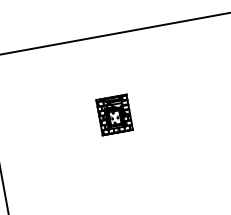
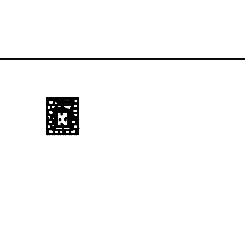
part: (114, 115) -> (62, 116), moved

